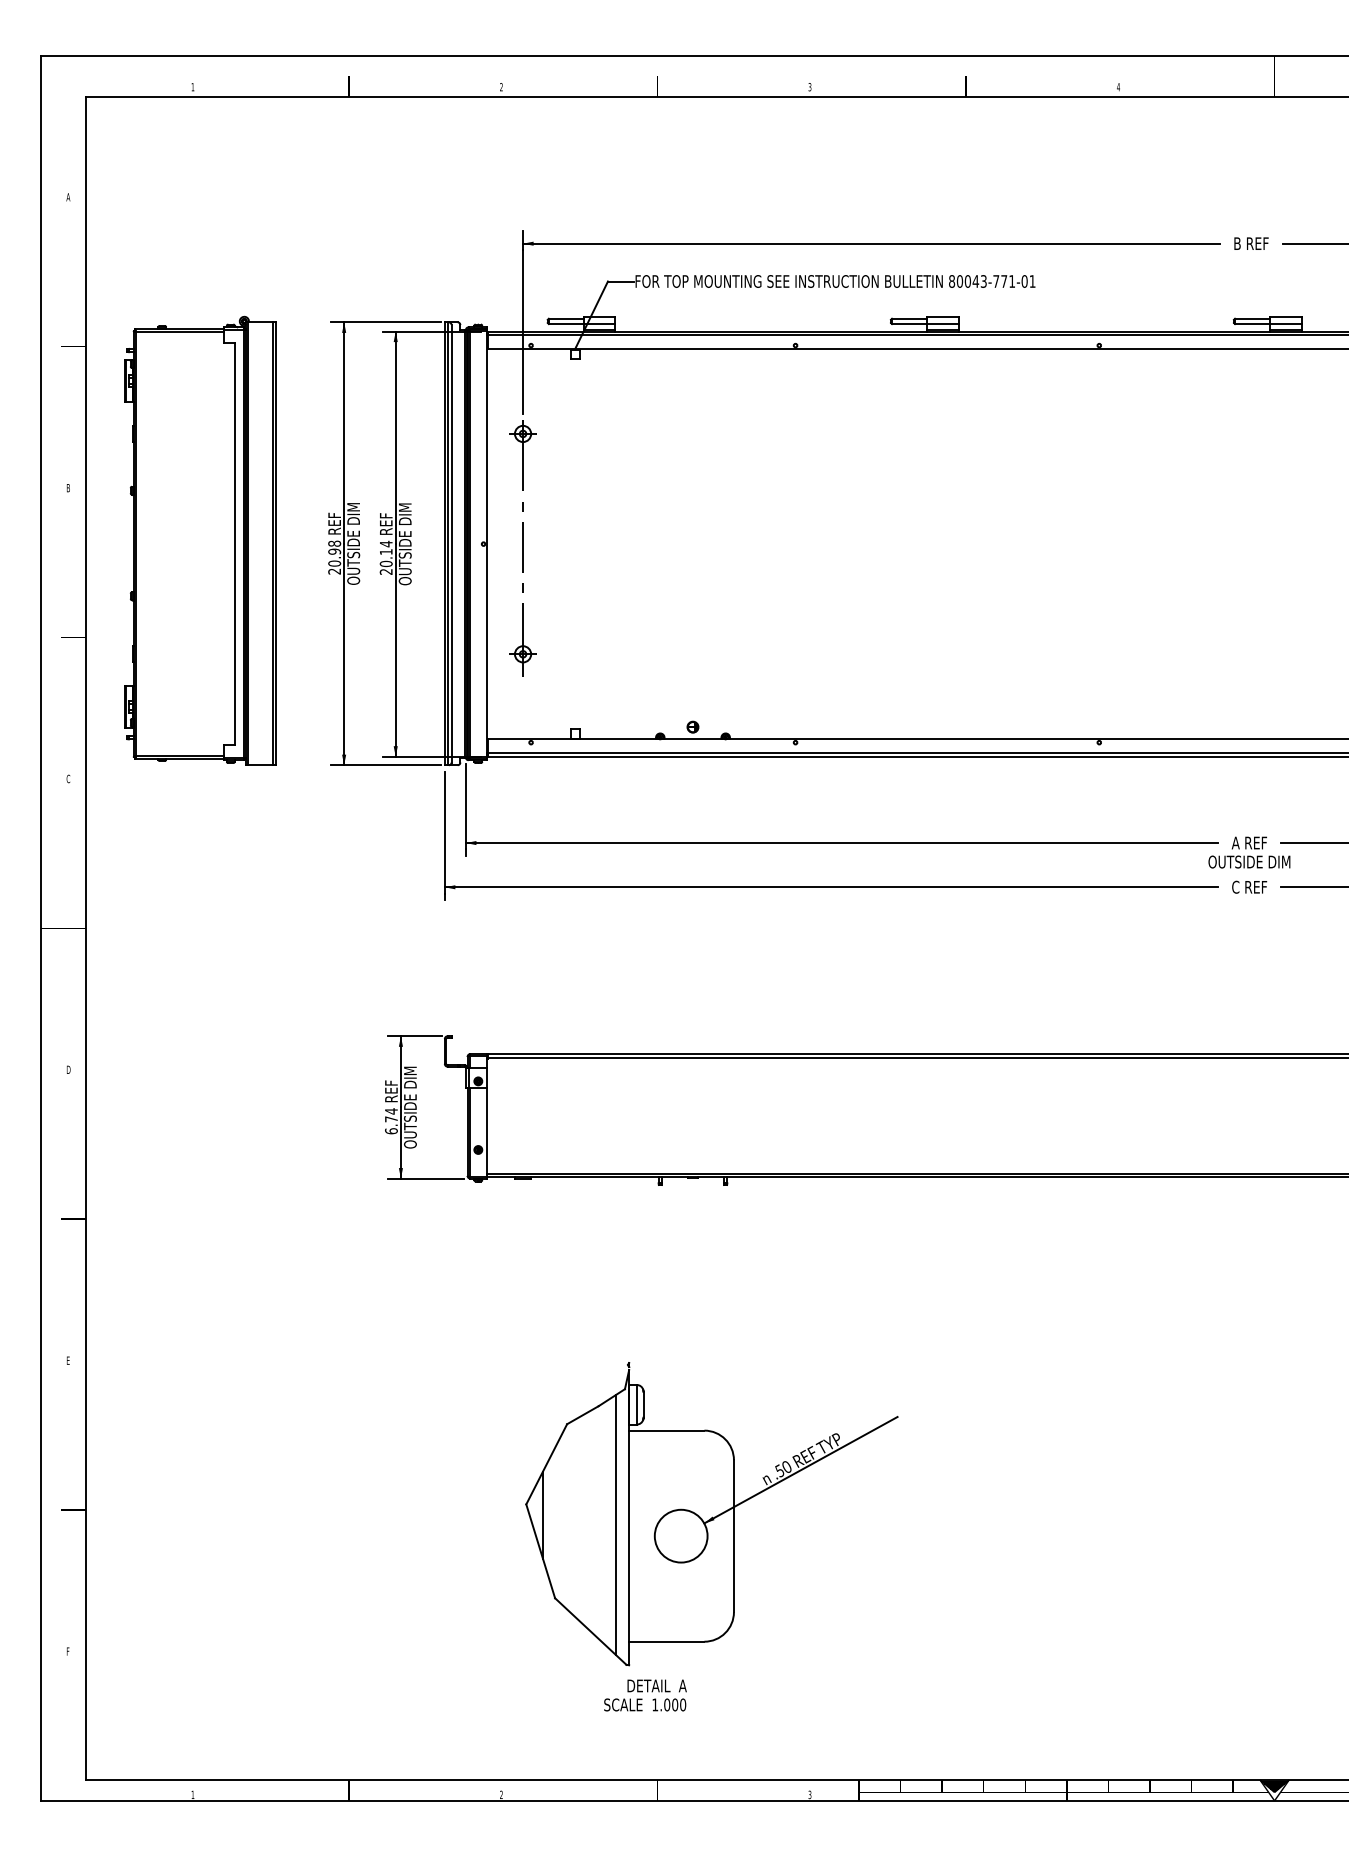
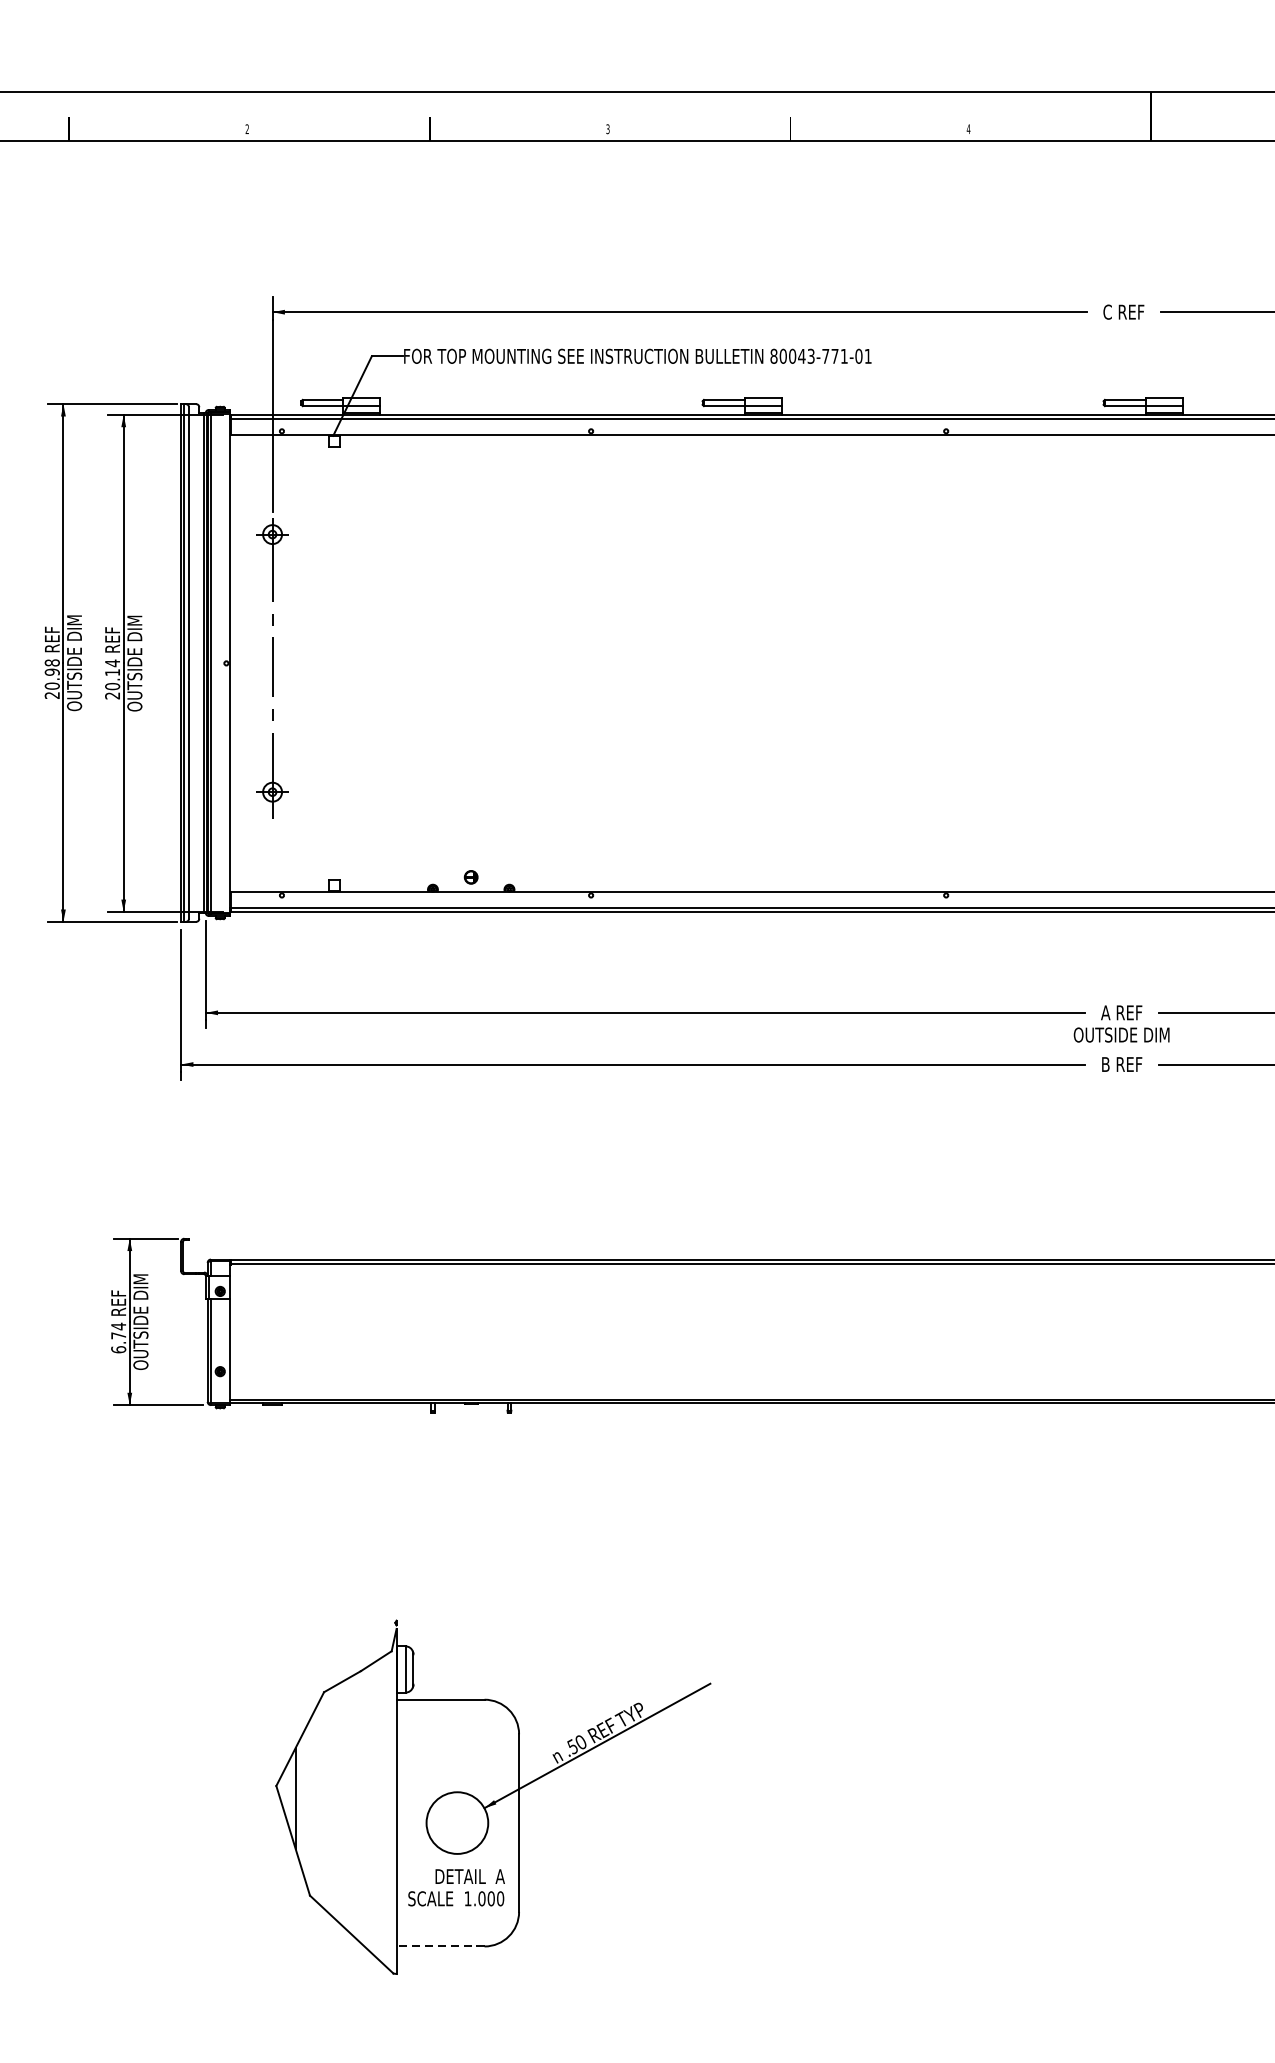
text: (1237, 243) -> (1107, 311), B REF -> C REF
text: (1235, 886) -> (1105, 1063), C REF -> B REF
line: (615, 1524) -> (380, 1809), removed
line: (666, 1641) -> (440, 1946), solid -> dashed
text: (645, 1695) -> (456, 1887), moved

